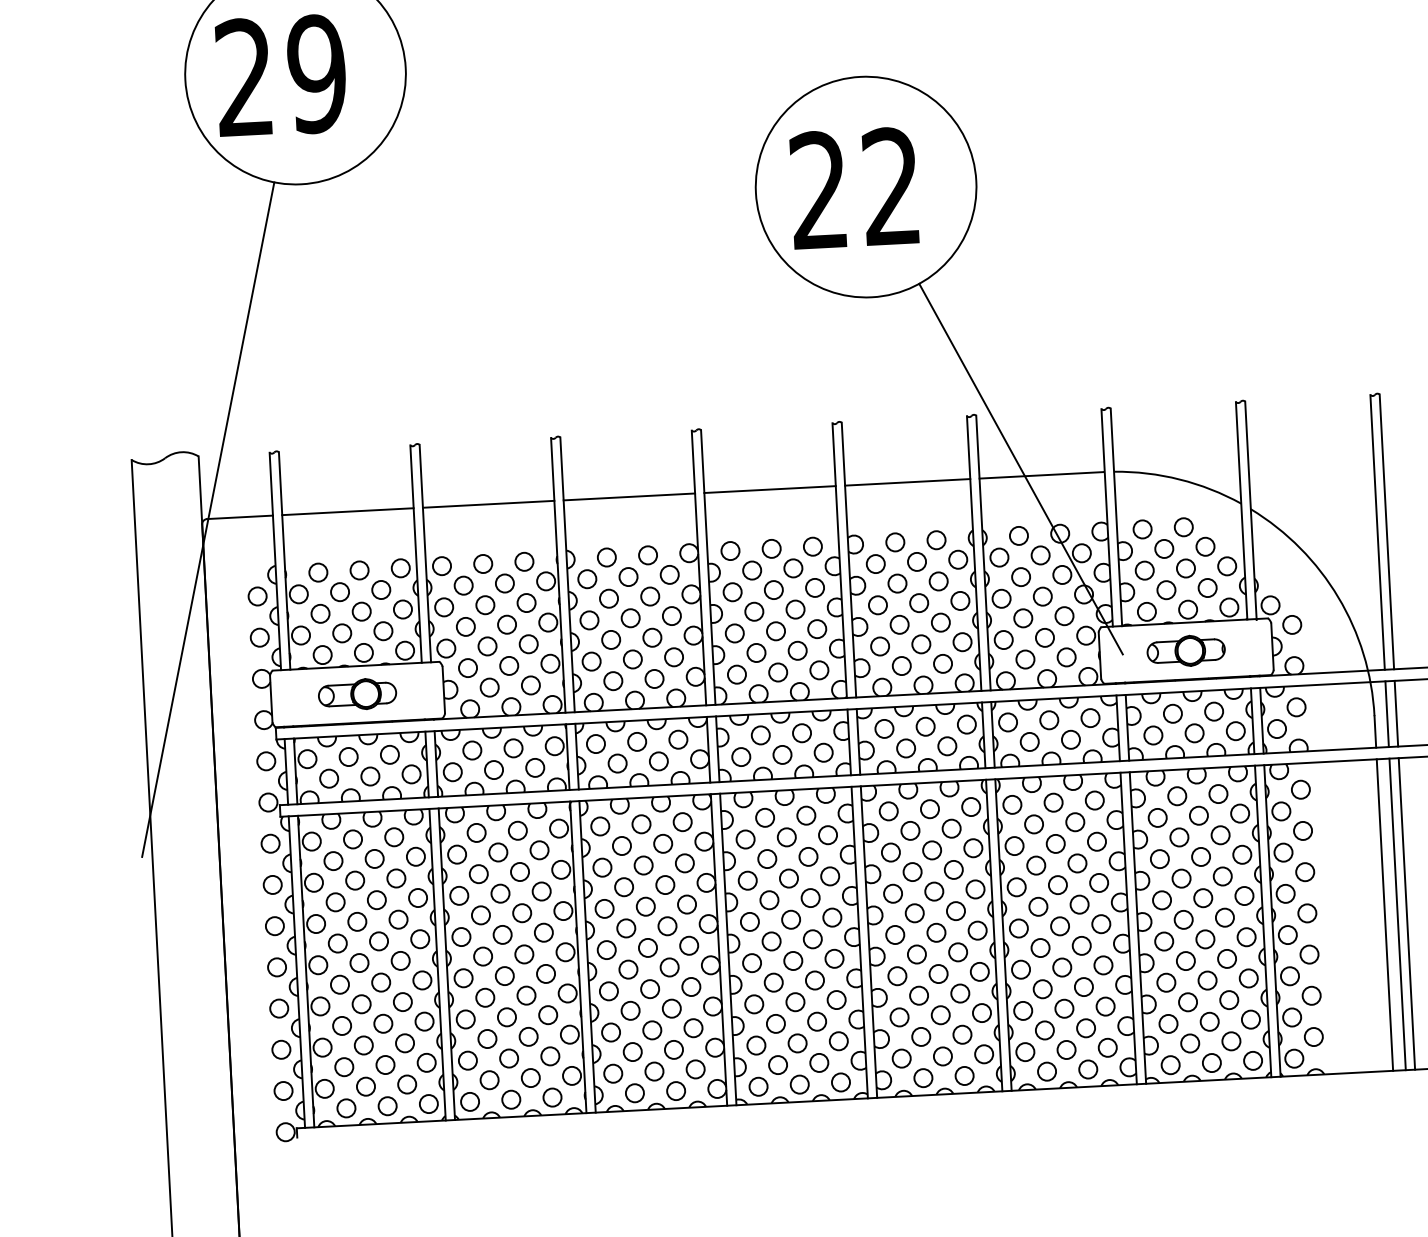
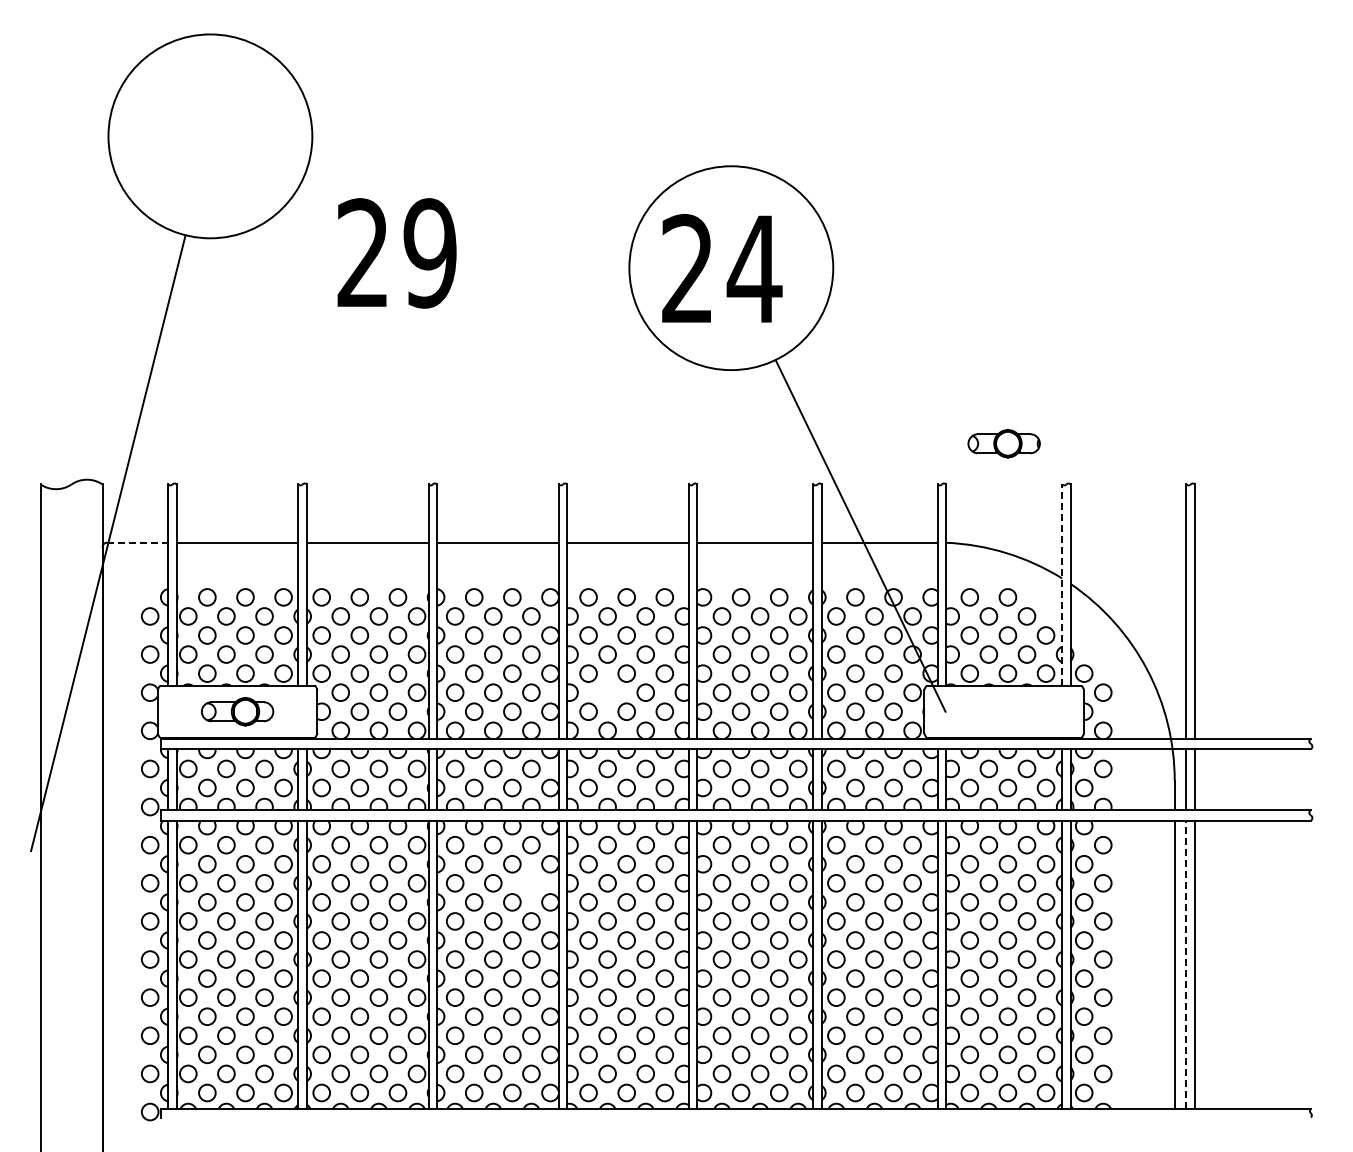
text: (280, 76) -> (396, 253), moved
text: (891, 185) -> (754, 267), 22 -> 24
line: (1242, 511) -> (1062, 585), solid -> dashed
line: (240, 517) -> (138, 542), solid -> dashed
part: (1185, 650) -> (1003, 443), moved
circle: (756, 652) -> (607, 692), removed
circle: (684, 863) -> (531, 883), removed
line: (1397, 914) -> (1186, 964), solid -> dashed

